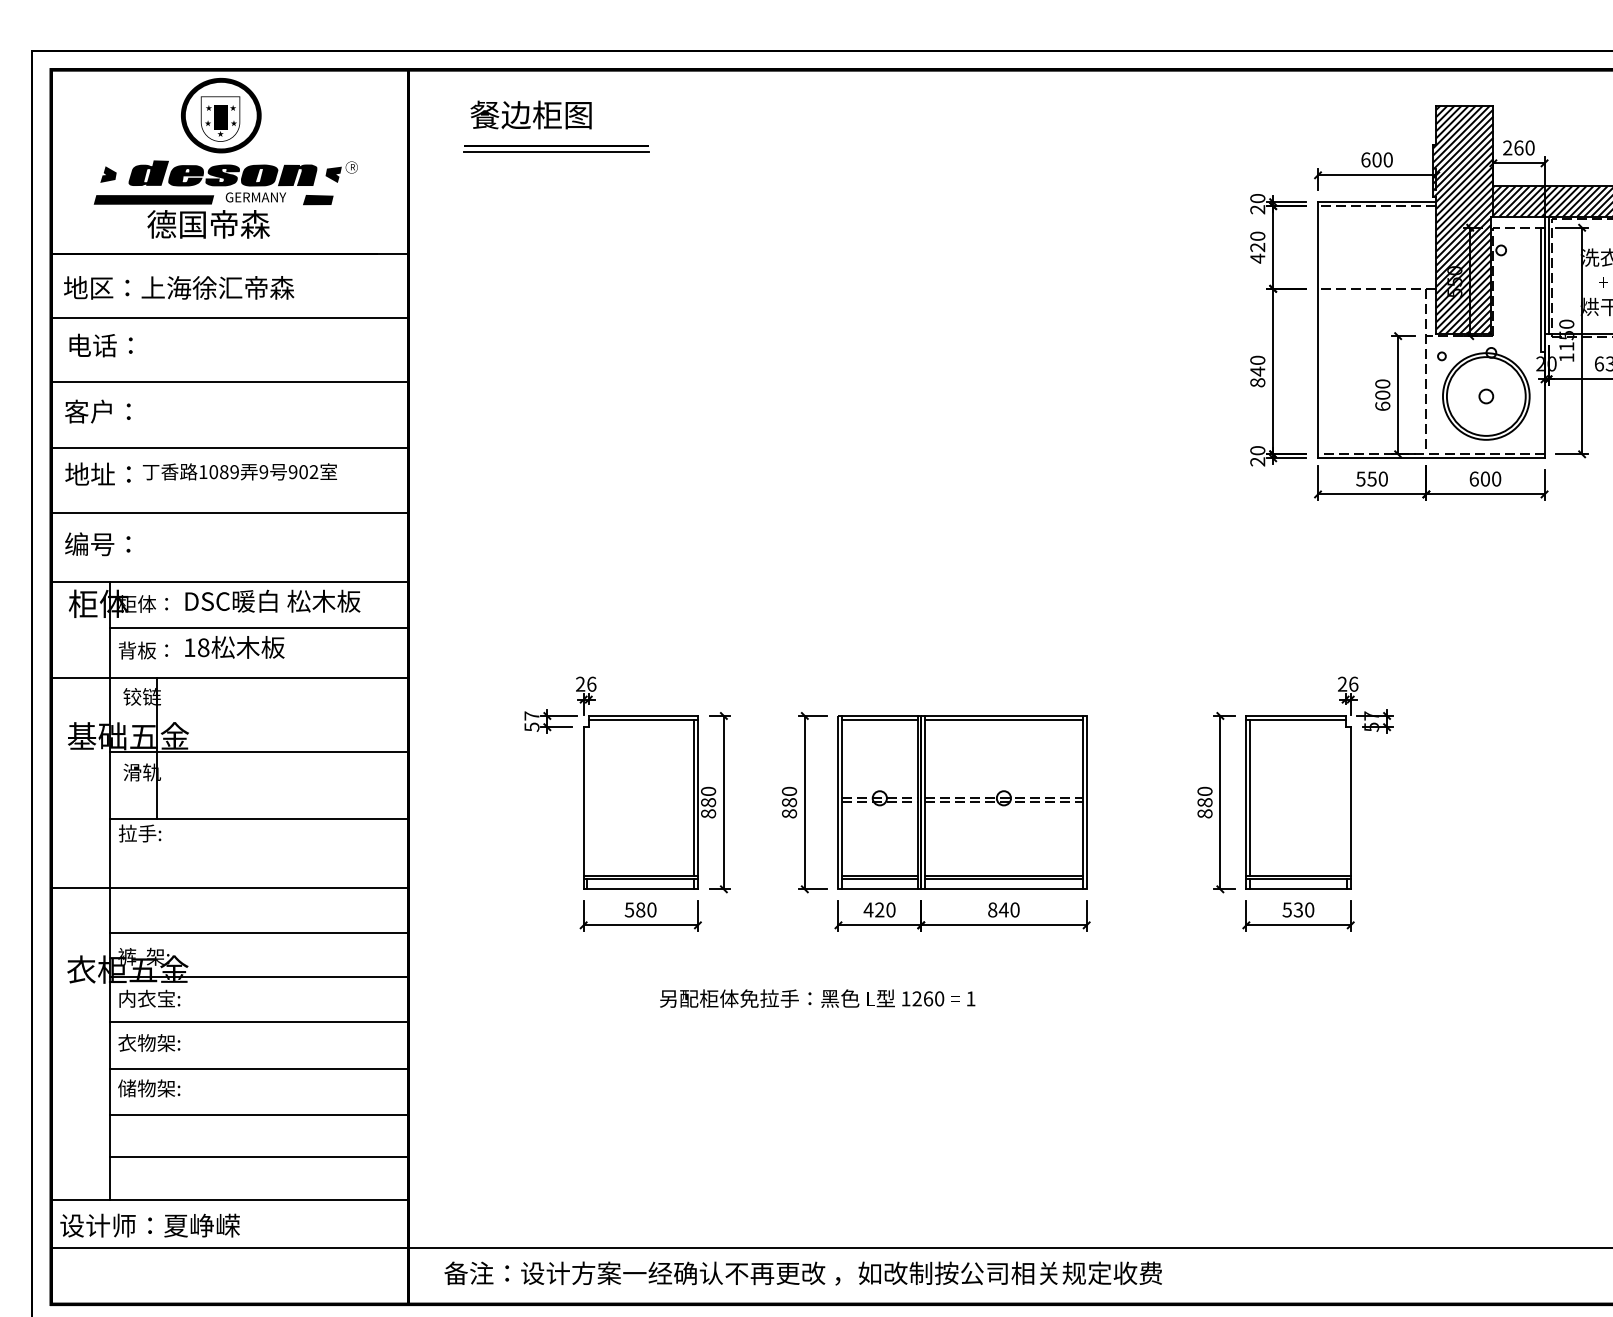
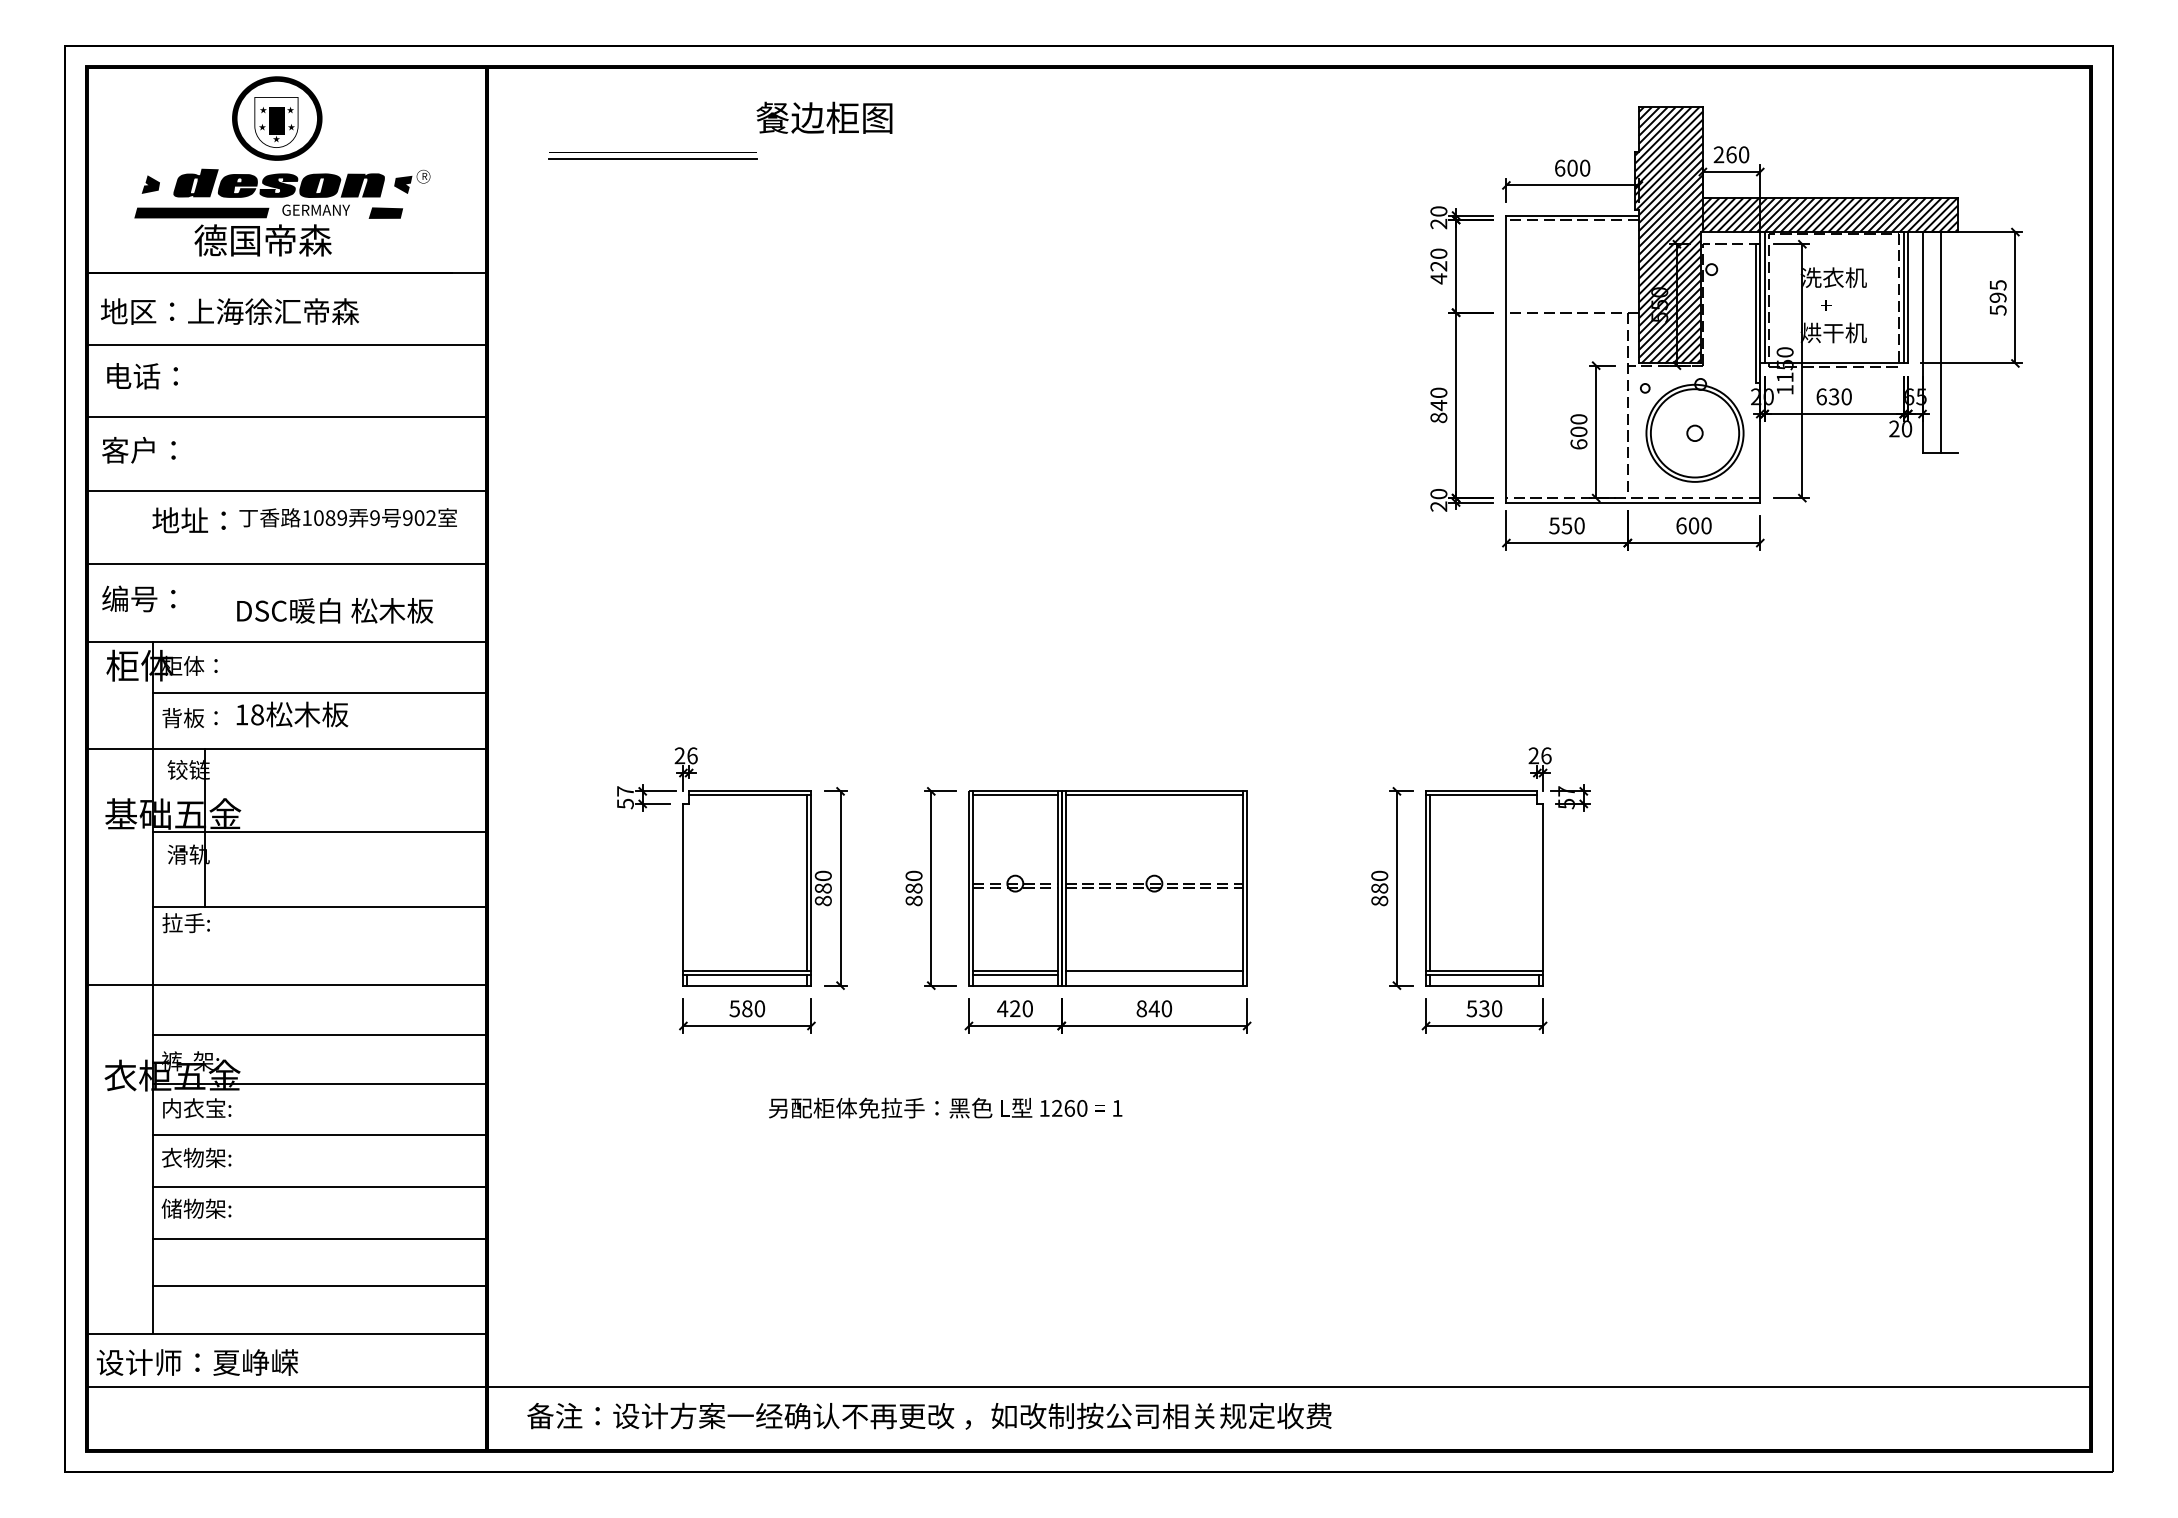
text: (531, 114) -> (824, 117), moved
text: (200, 474) -> (304, 520), moved
text: (273, 600) -> (335, 610), moved
line: (1004, 879) -> (1154, 974), removed

